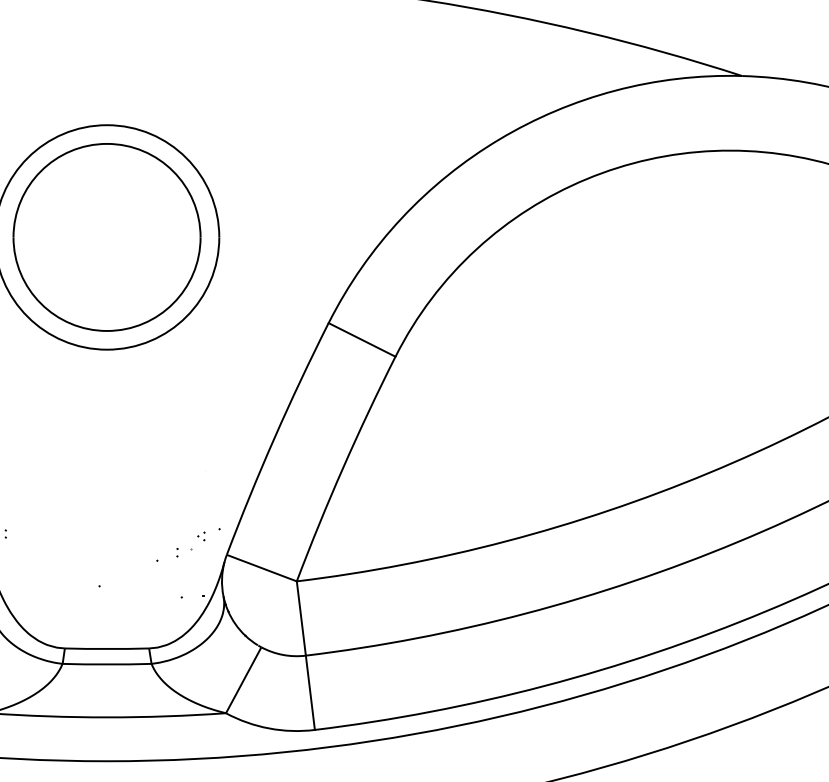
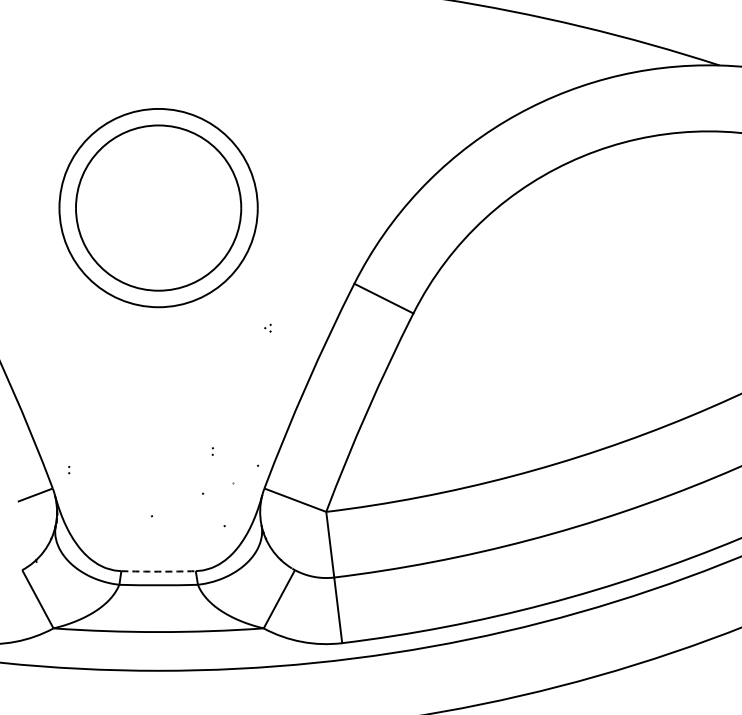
part: (200, 535) -> (267, 327), moved
part: (177, 552) -> (212, 451), moved
arc: (106, 648) -> (158, 571), solid -> dashed

